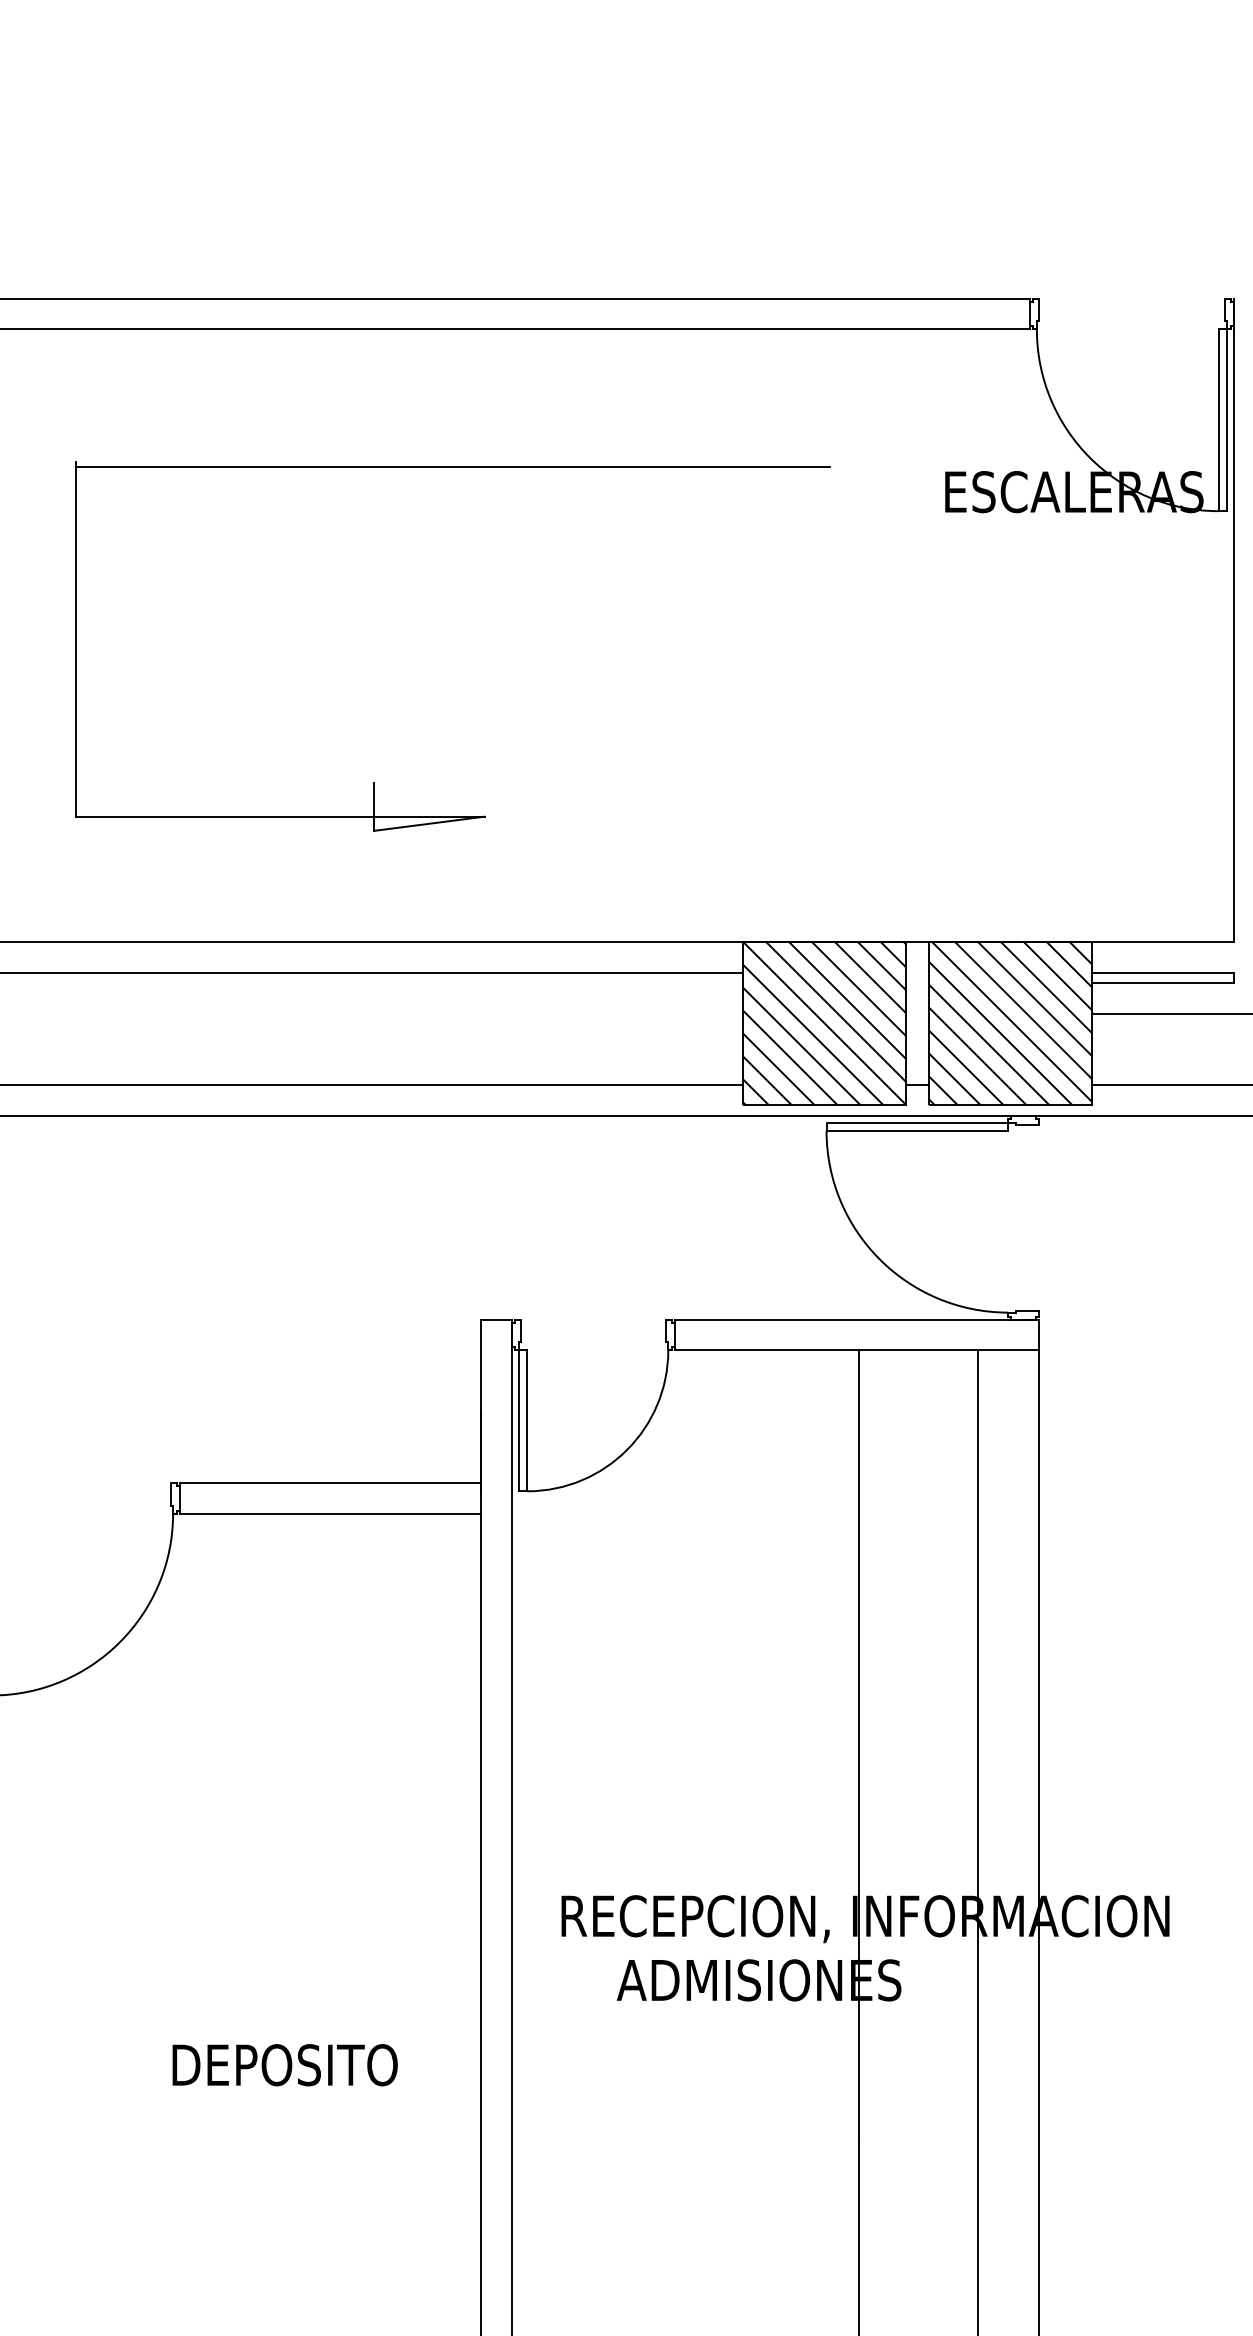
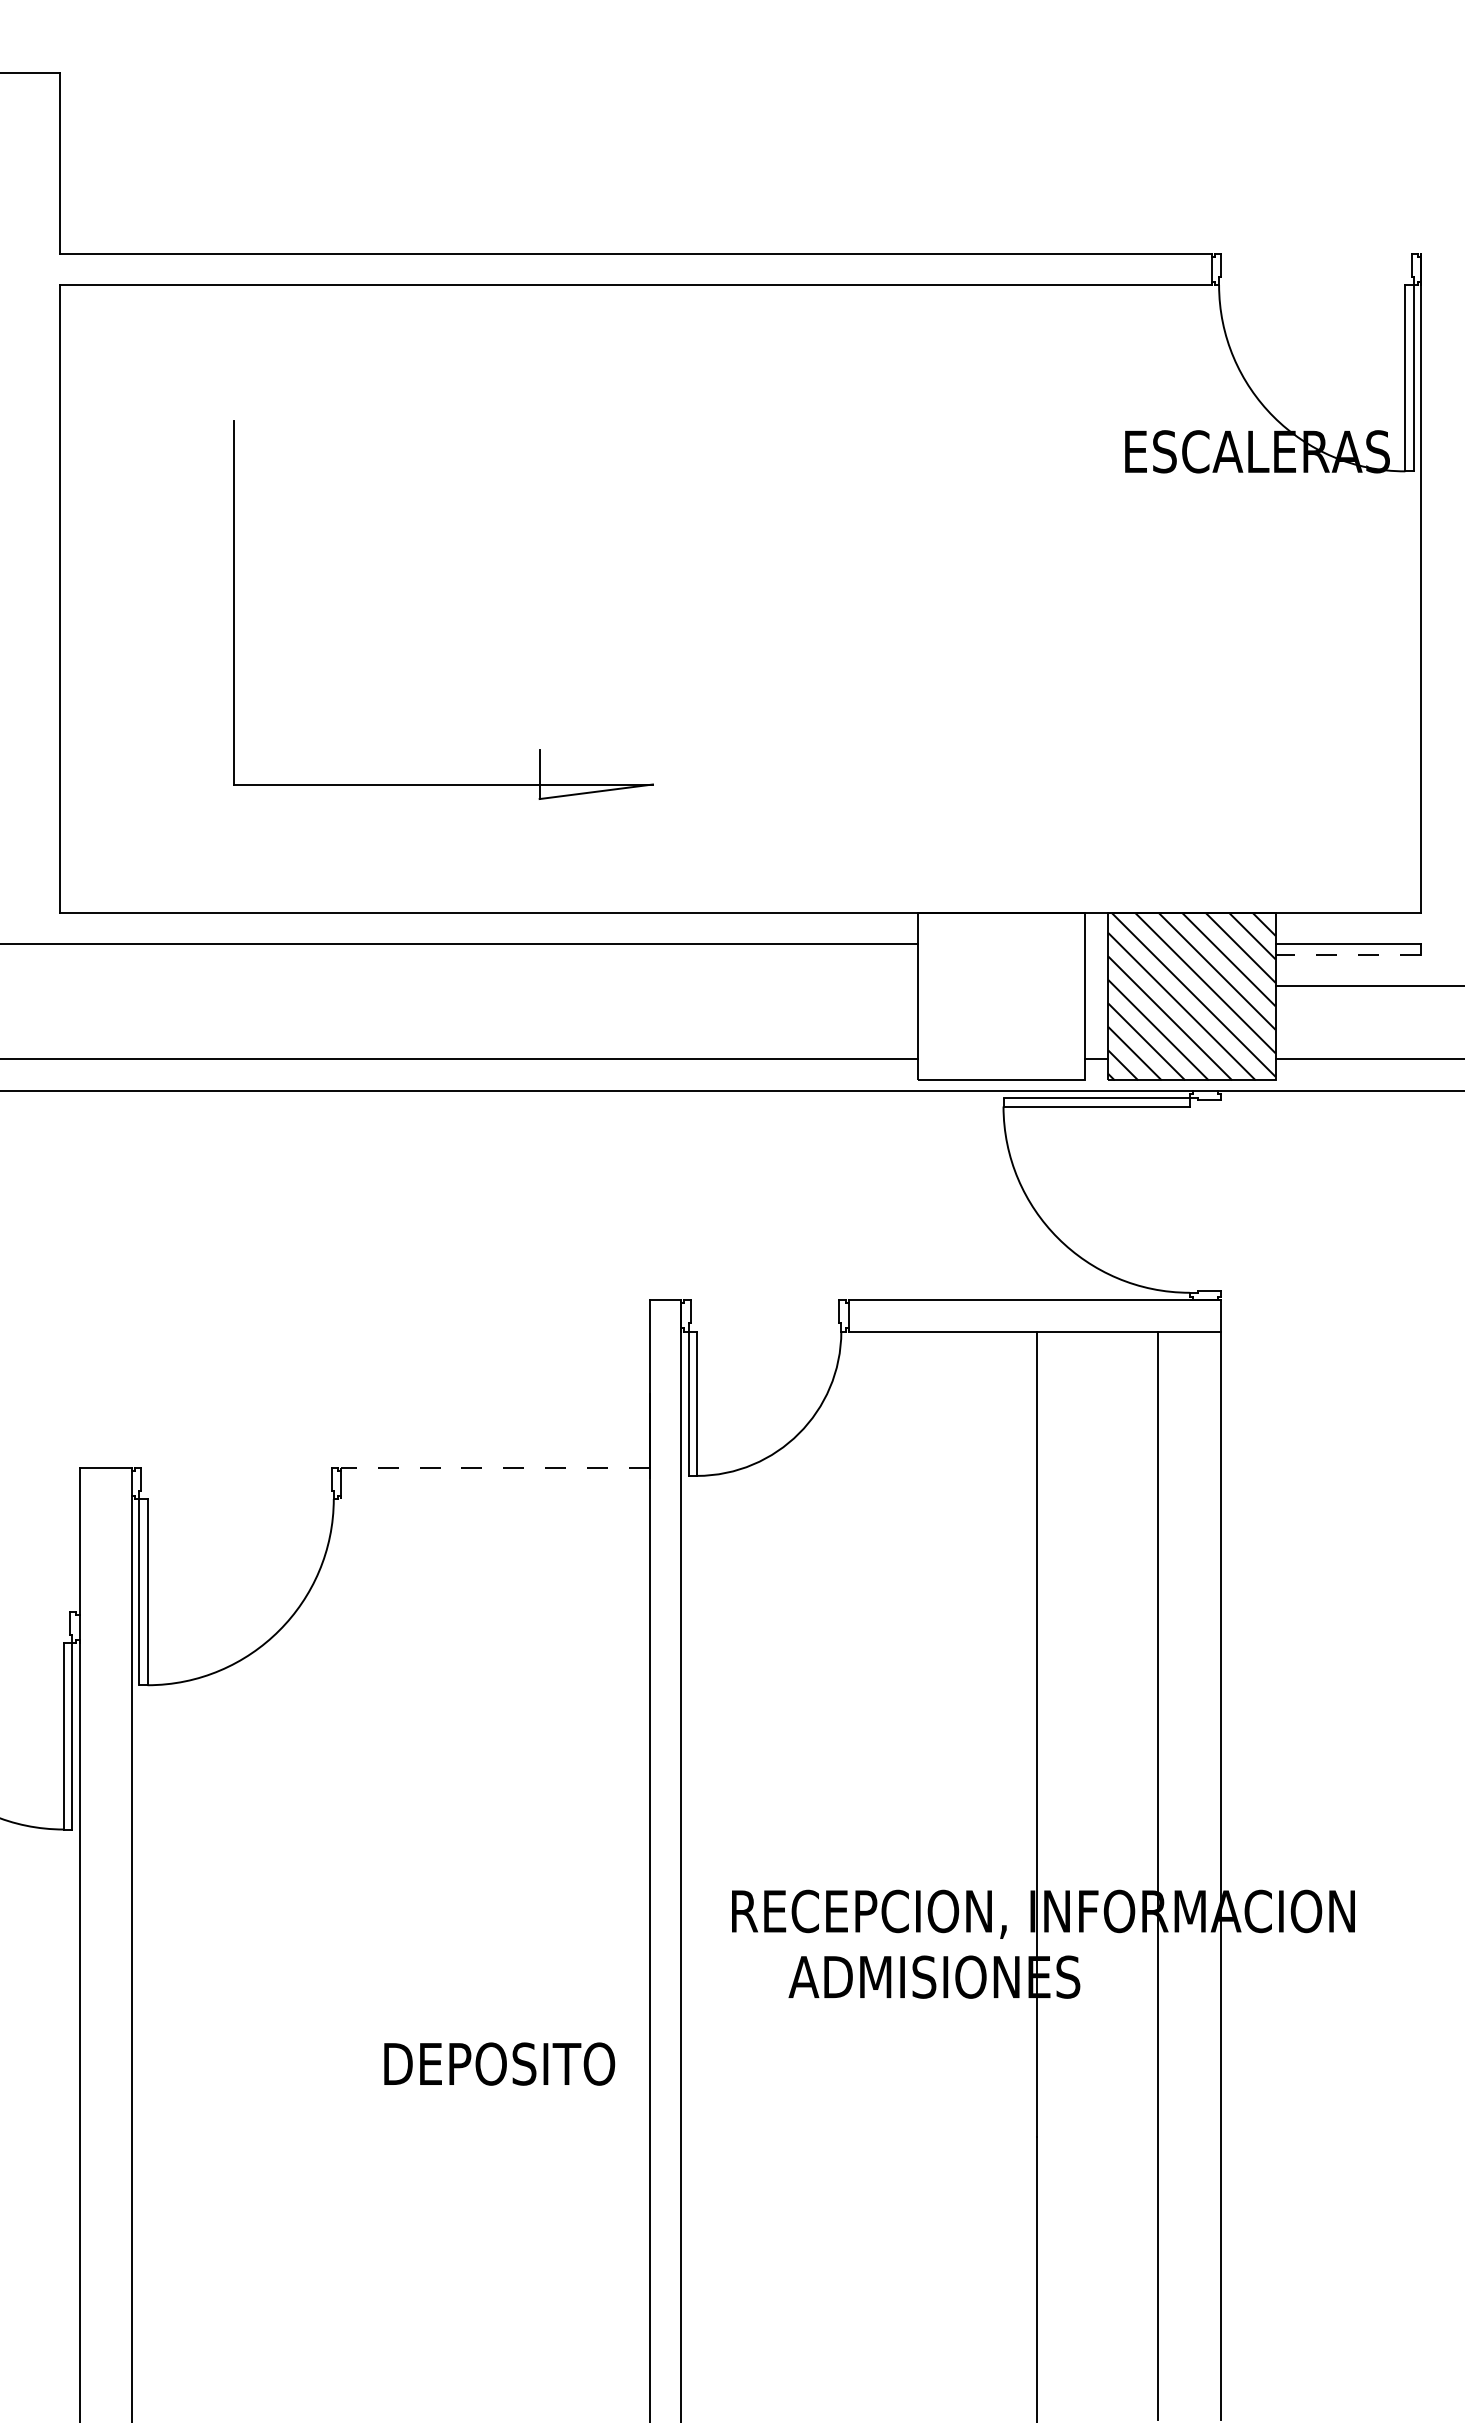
line: (451, 467) -> (619, 426), removed
line: (1163, 982) -> (1348, 954), solid -> dashed
hatch: (824, 1023) -> (1001, 996), removed
line: (329, 1483) -> (494, 1467), solid -> dashed
line: (330, 1513) -> (495, 1498), removed
text: (285, 2064) -> (499, 2063), moved

